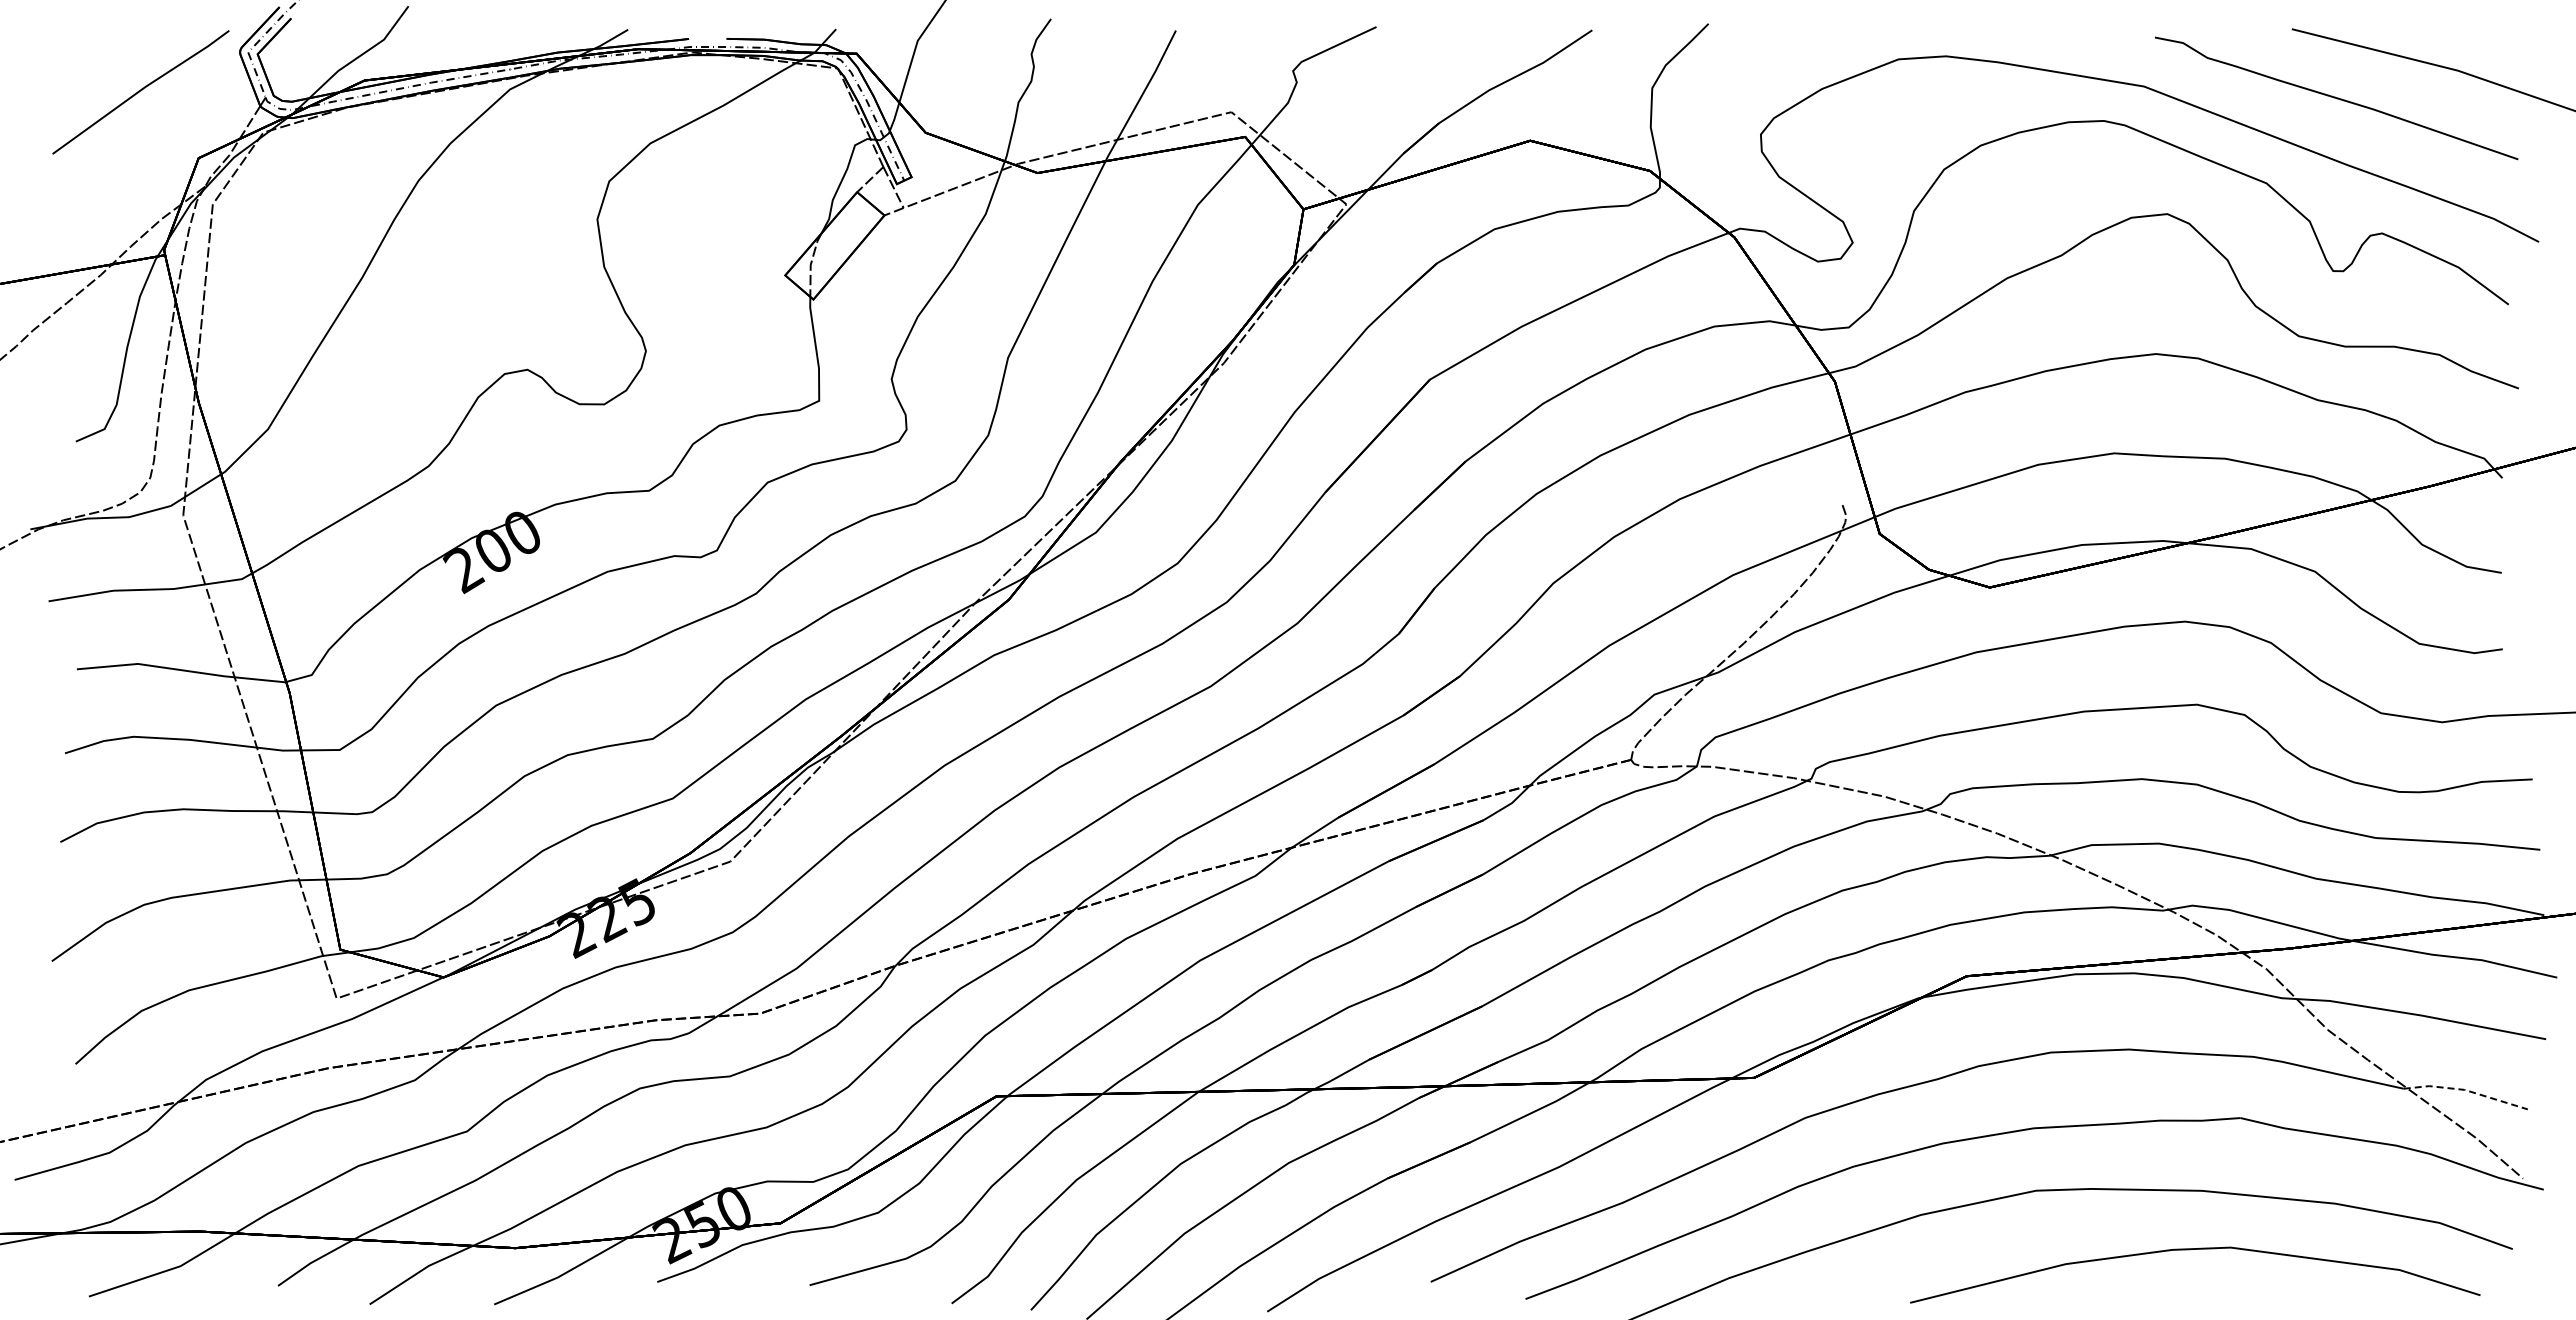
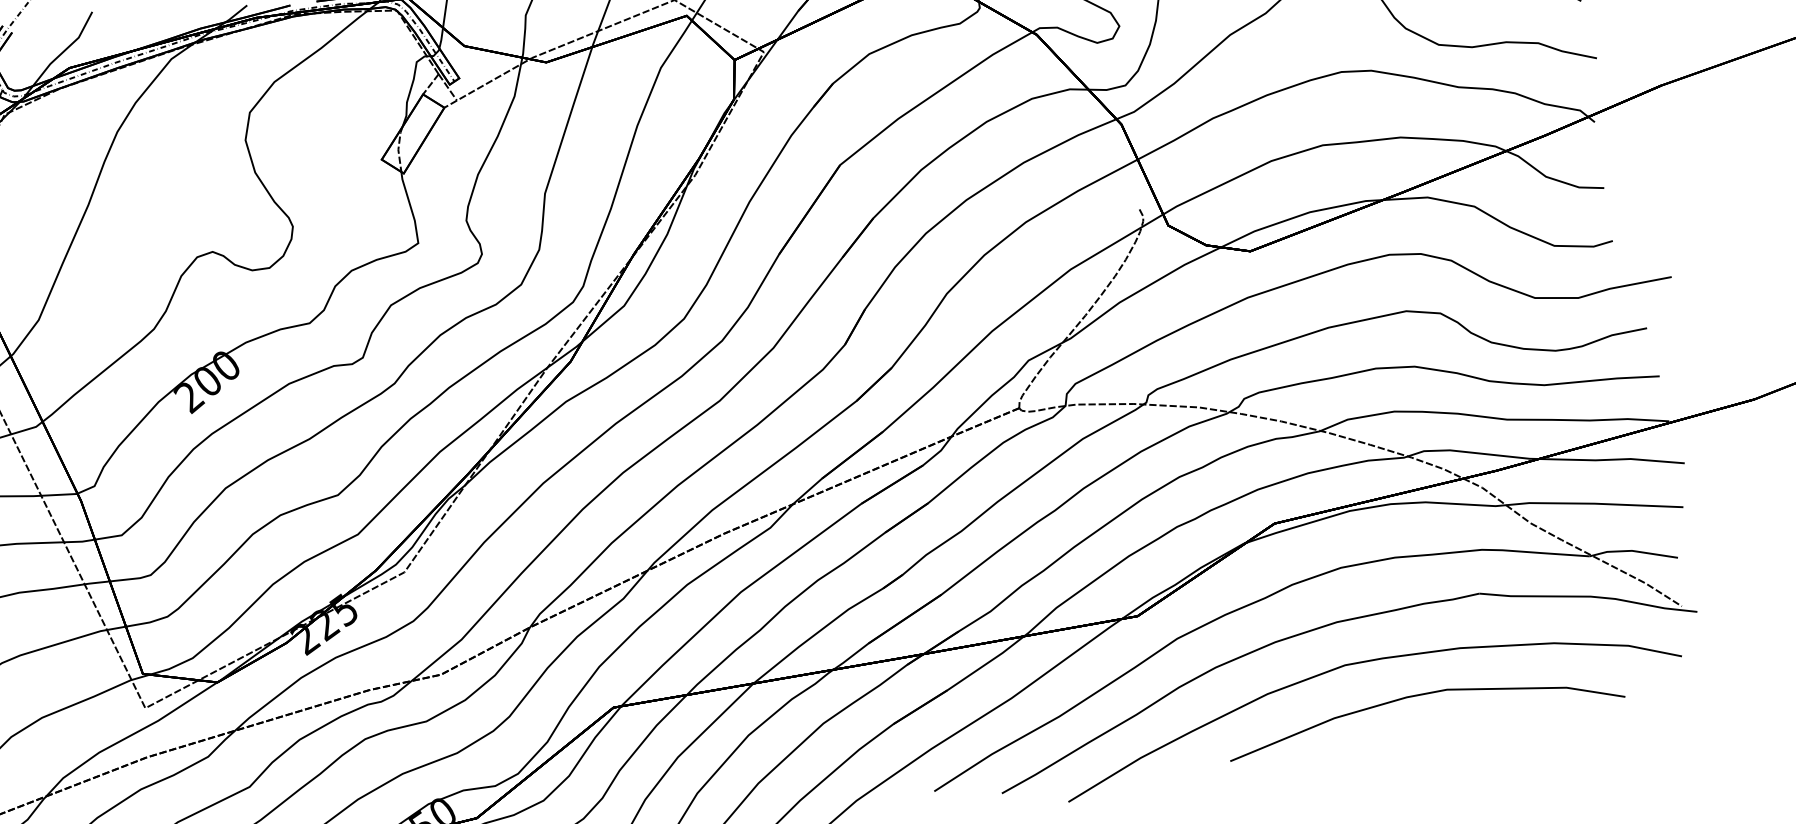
line: (2466, 1090) -> (1633, 551), dashed -> solid
curve: (2190, 1250) -> (1419, 695), moved

